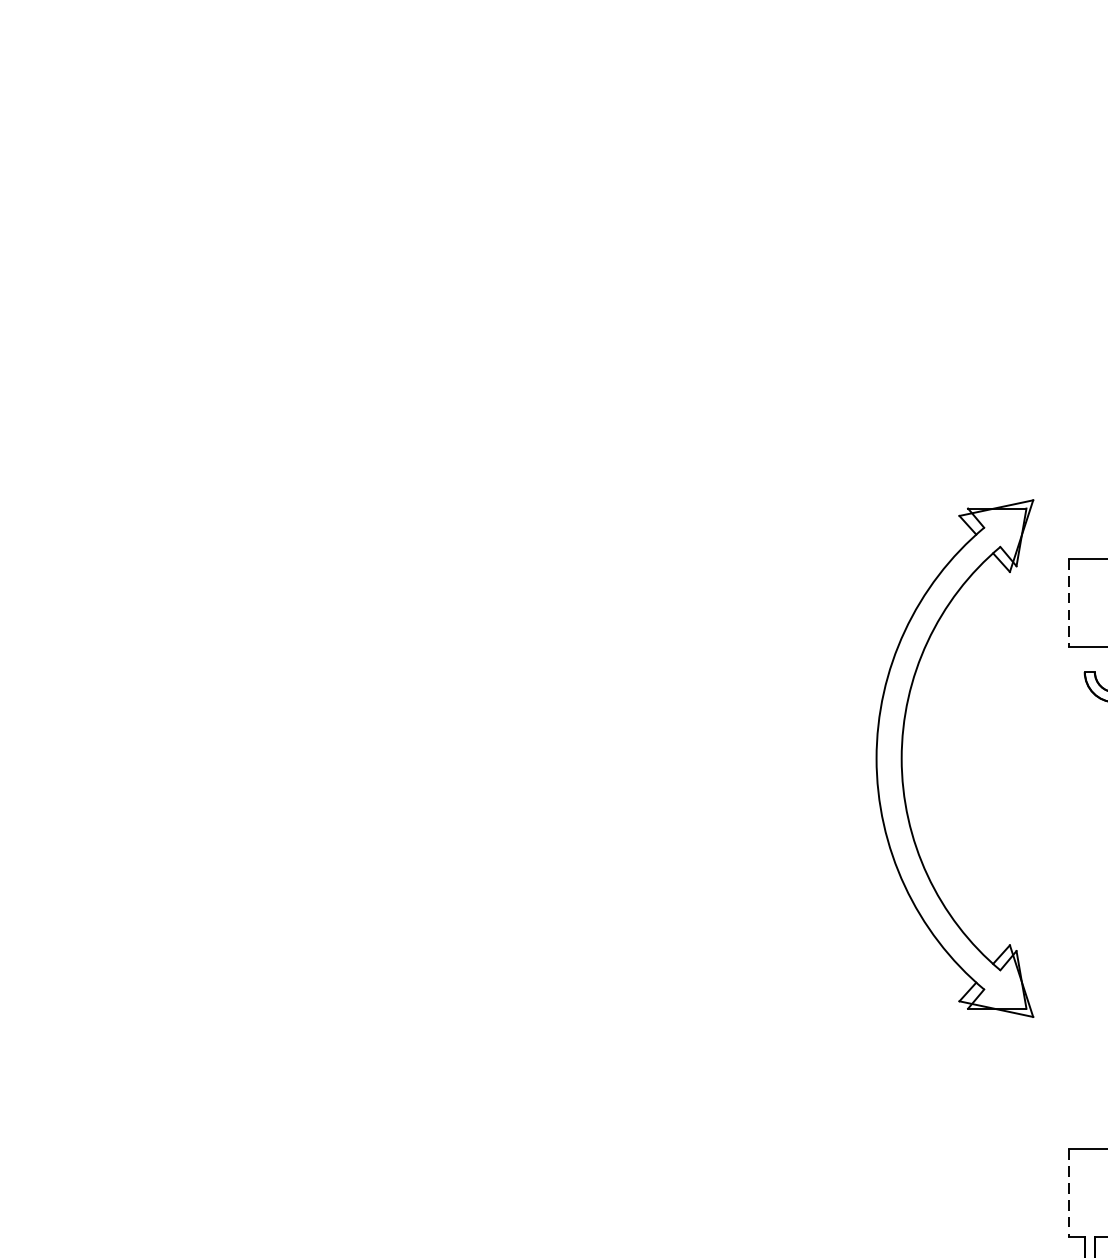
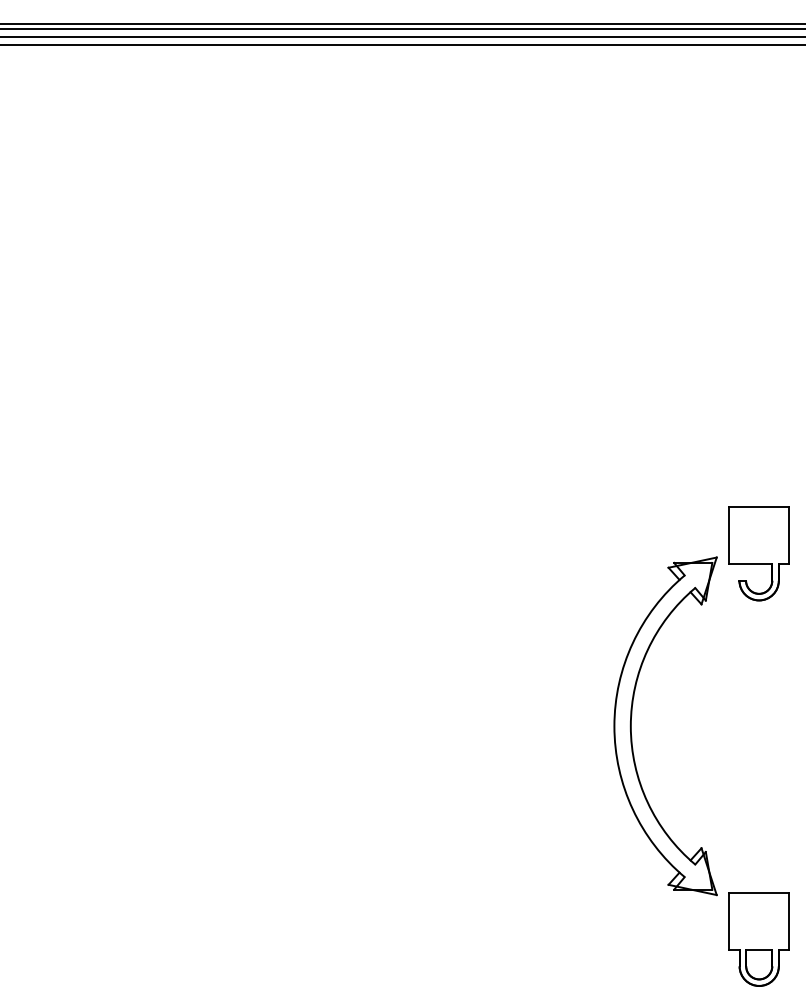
line: (1069, 602) -> (729, 535), dashed -> solid
part: (902, 758) -> (631, 726), moved
line: (1069, 1193) -> (729, 921), dashed -> solid

